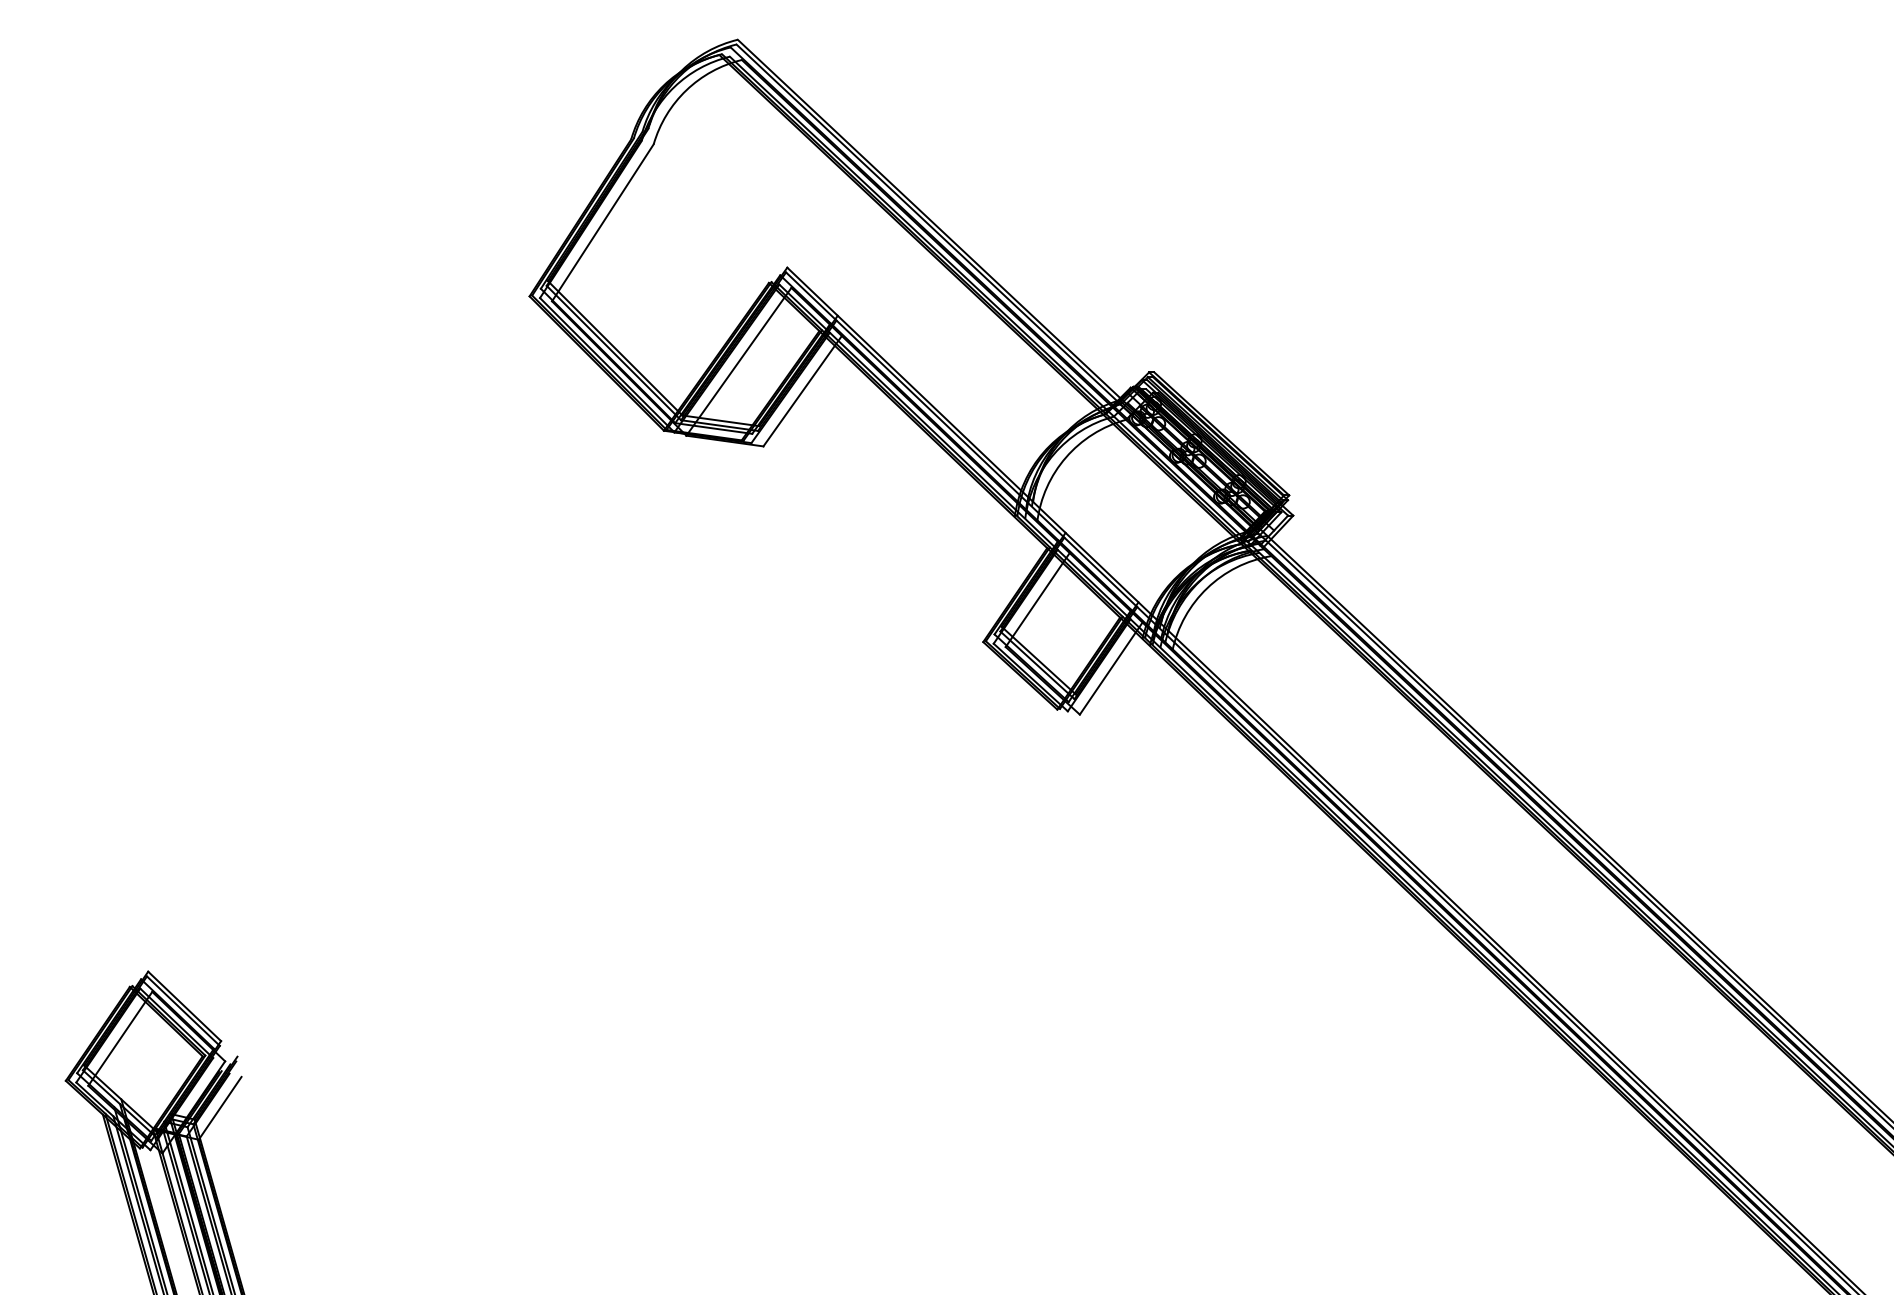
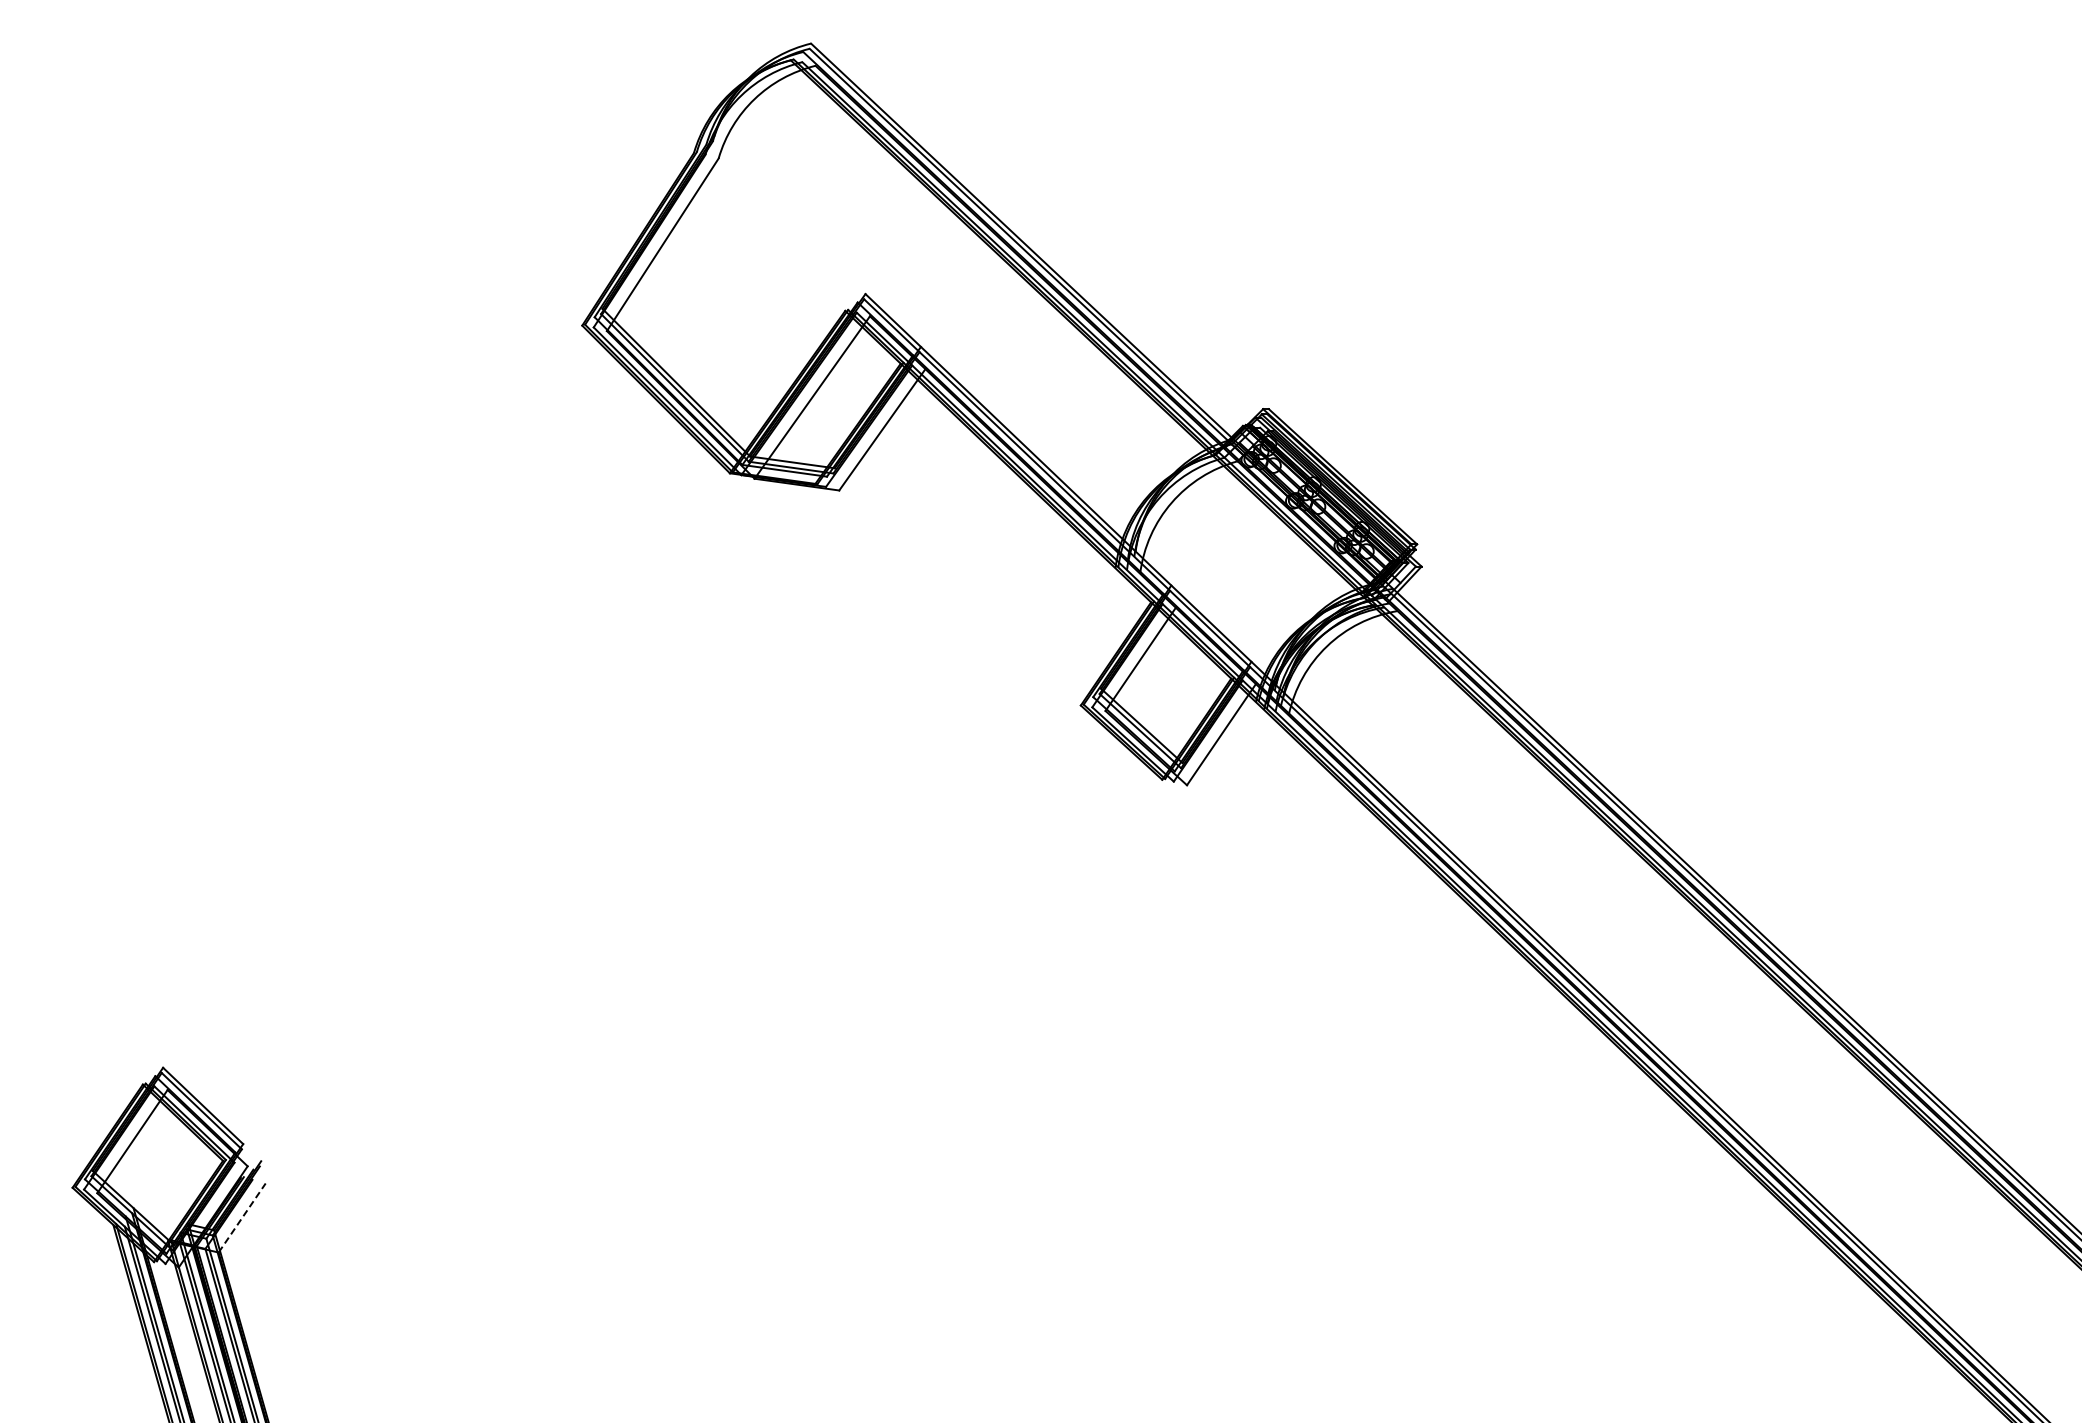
line: (220, 1108) -> (242, 1218), solid -> dashed

